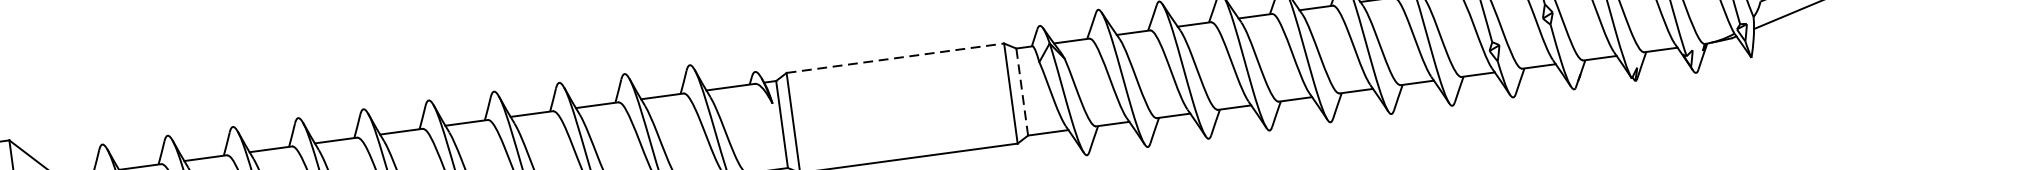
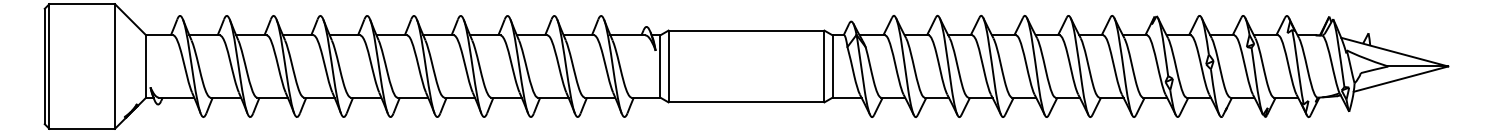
line: (895, 58) -> (746, 30), dashed -> solid
line: (1022, 92) -> (832, 66), dashed -> solid

